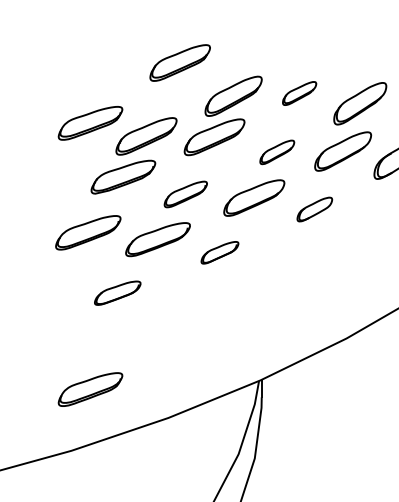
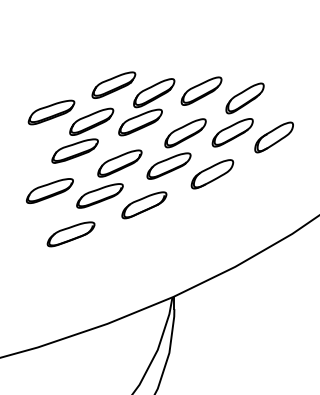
part: (179, 61) -> (113, 84), moved
part: (299, 92) -> (201, 90), size x1.67
part: (277, 152) -> (185, 133), size x1.67
part: (185, 194) -> (119, 163), size x1.43
part: (314, 209) -> (212, 174), size x1.67
part: (220, 252) -> (144, 205), size x1.67
part: (116, 293) -> (70, 234), size x1.43
part: (90, 389) -> (51, 303), removed

